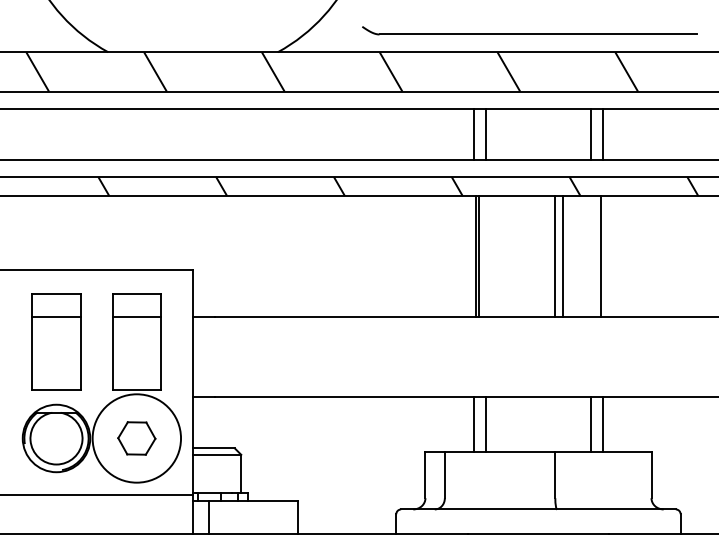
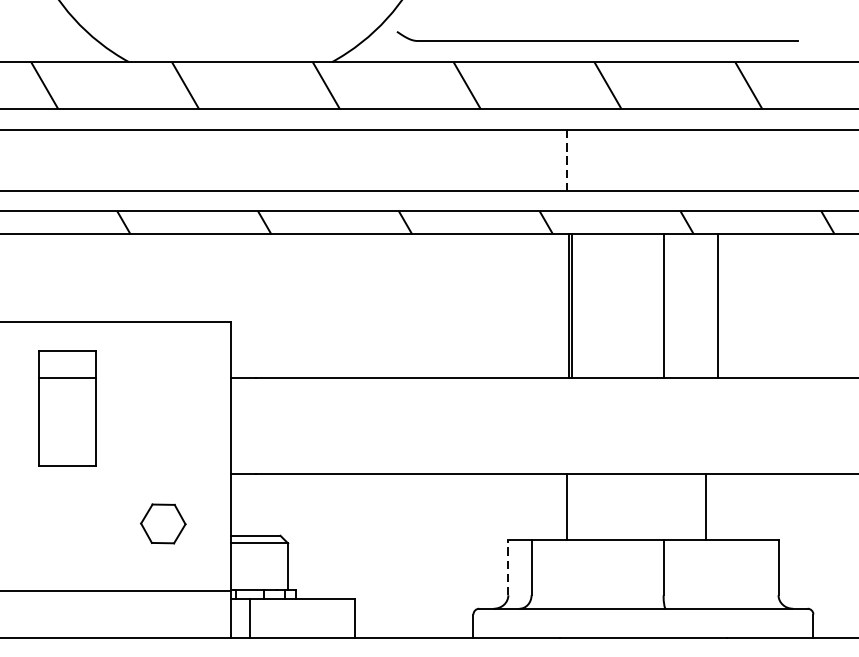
part: (529, 30) -> (596, 36), moved
line: (474, 134) -> (566, 160), solid -> dashed
line: (486, 134) -> (581, 160), removed
line: (590, 134) -> (705, 160), removed
line: (602, 134) -> (719, 160), removed
line: (562, 256) -> (672, 306), removed
part: (112, 388) -> (134, 464), removed
line: (486, 423) -> (581, 506), removed
line: (602, 423) -> (719, 506), removed
line: (425, 474) -> (508, 566), solid -> dashed

